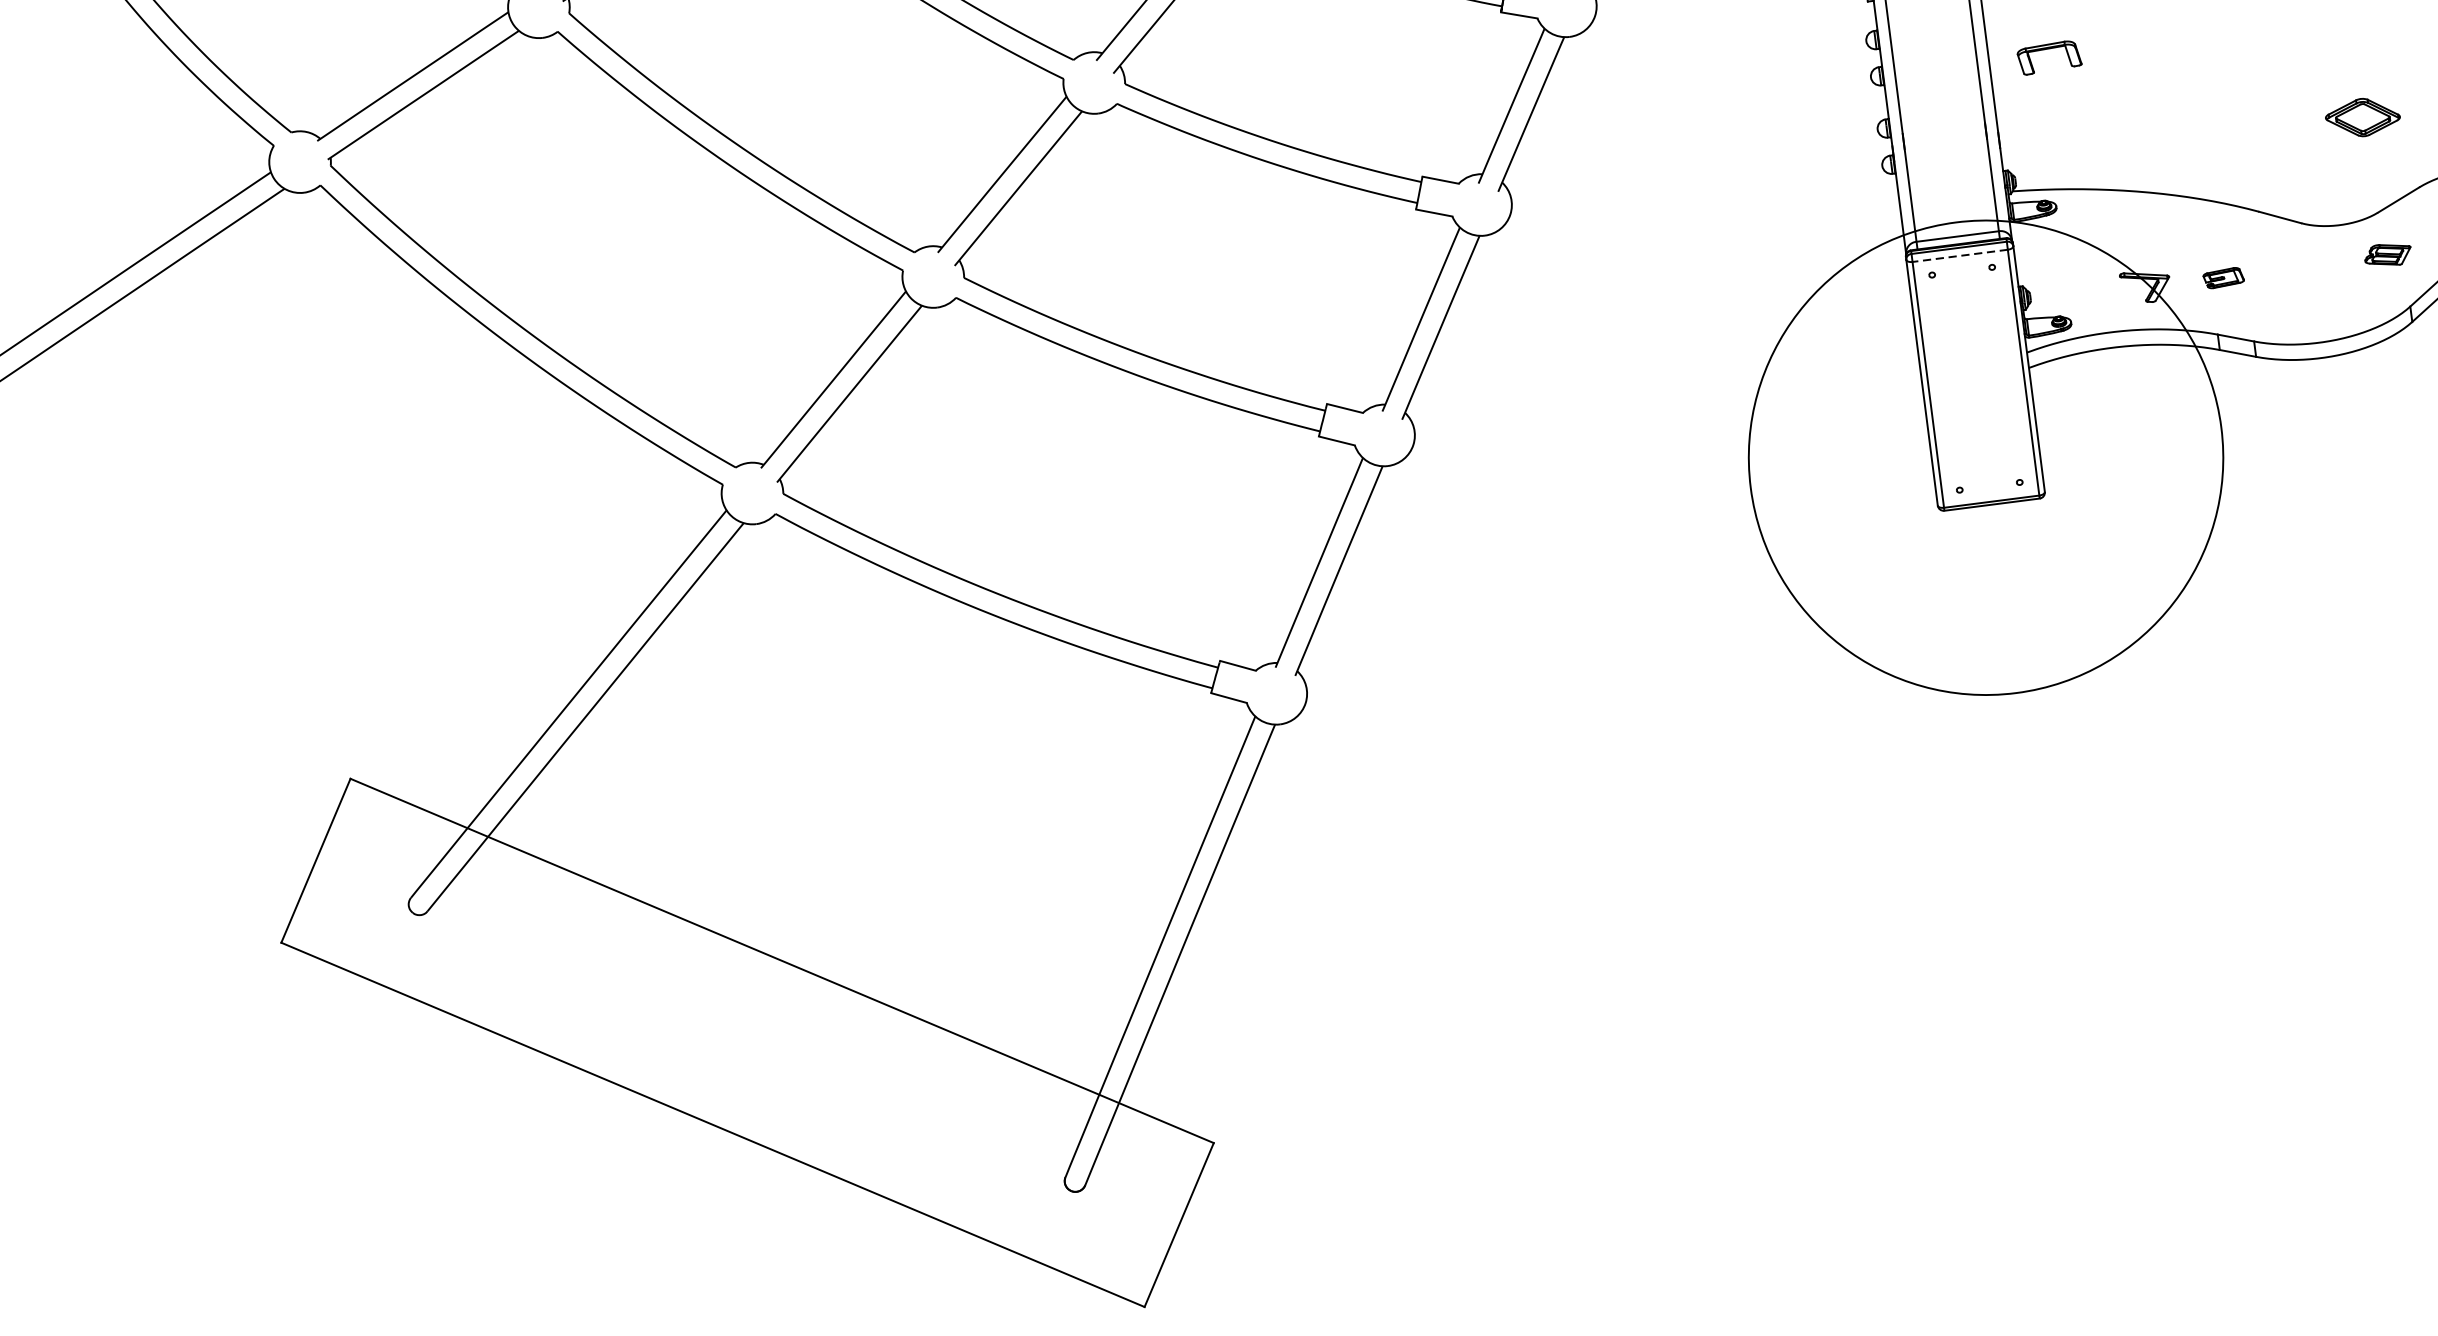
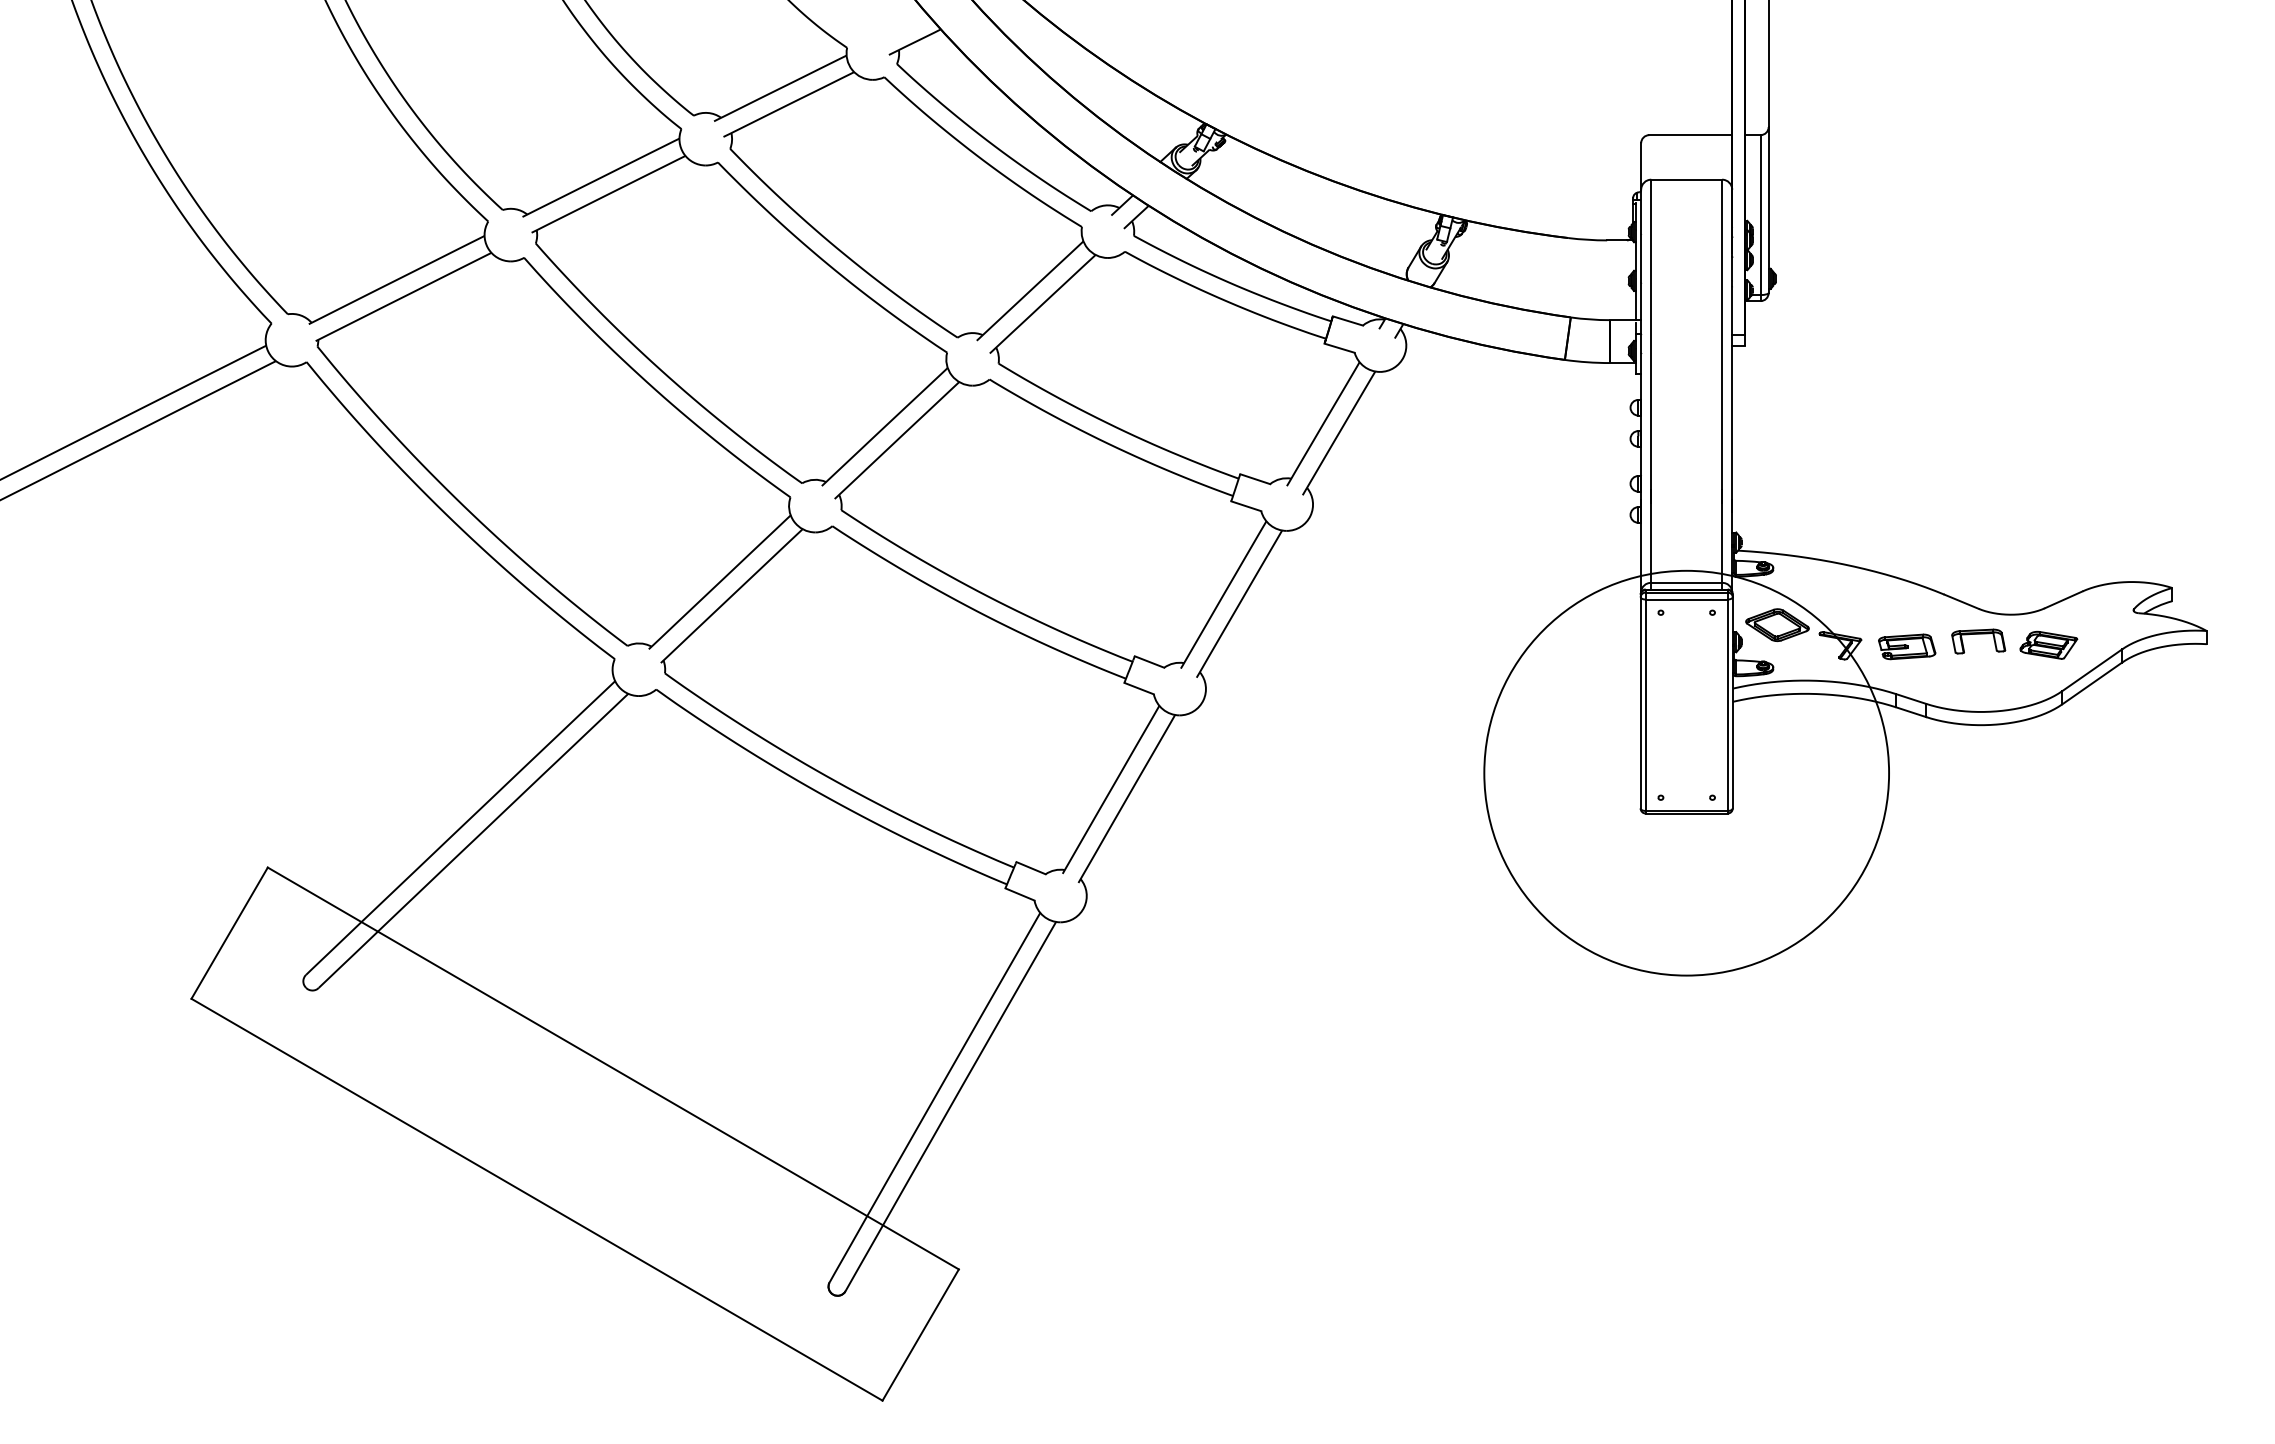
part: (2048, 49) -> (1978, 634), moved
part: (2362, 117) -> (1777, 625), moved
part: (2387, 254) -> (2048, 644), size x1.43
line: (1959, 255) -> (1686, 599), dashed -> solid
part: (2223, 277) -> (1907, 646), size x1.67

